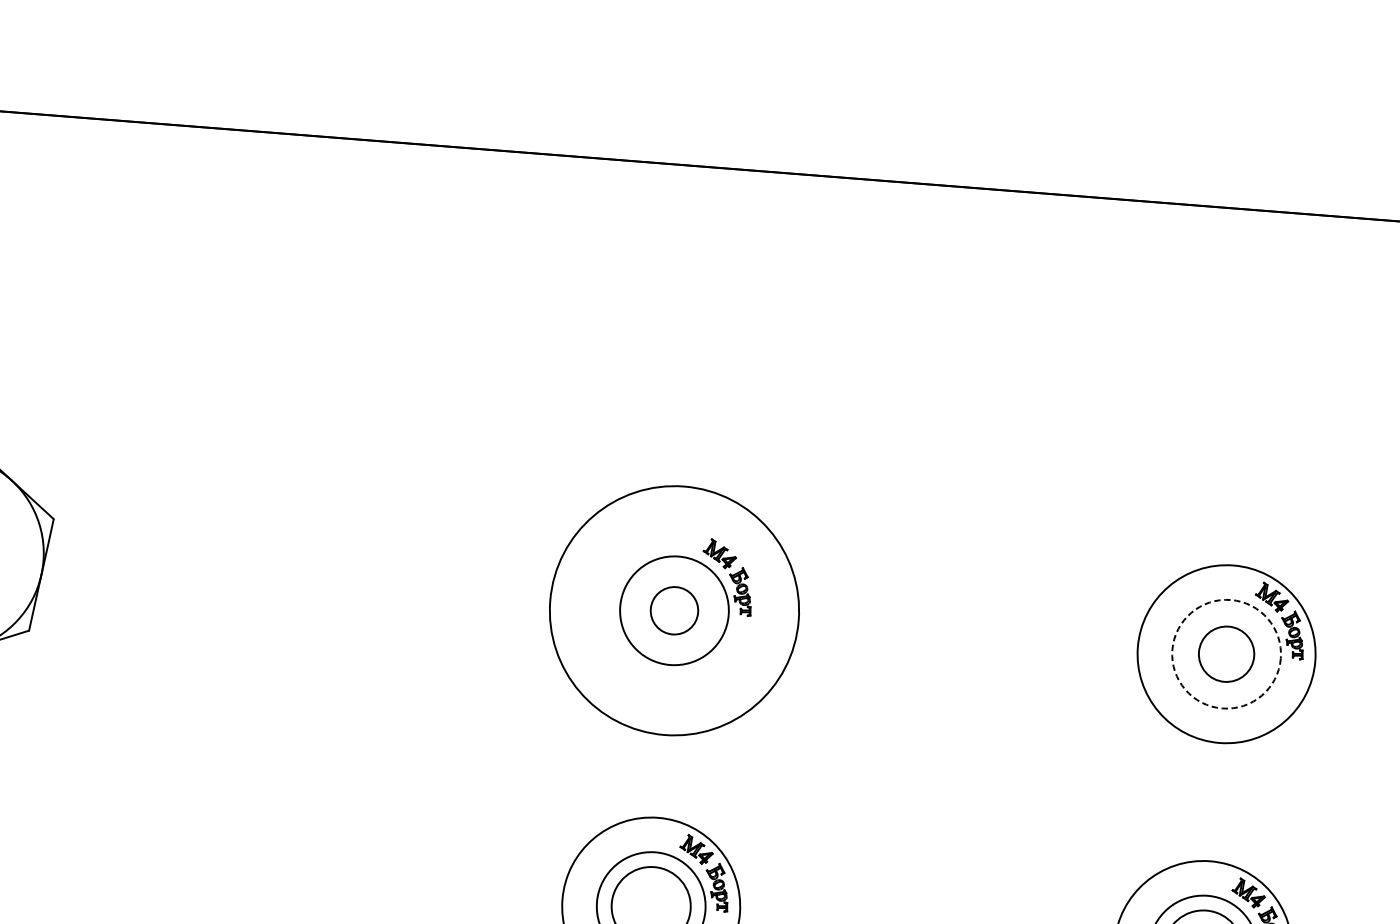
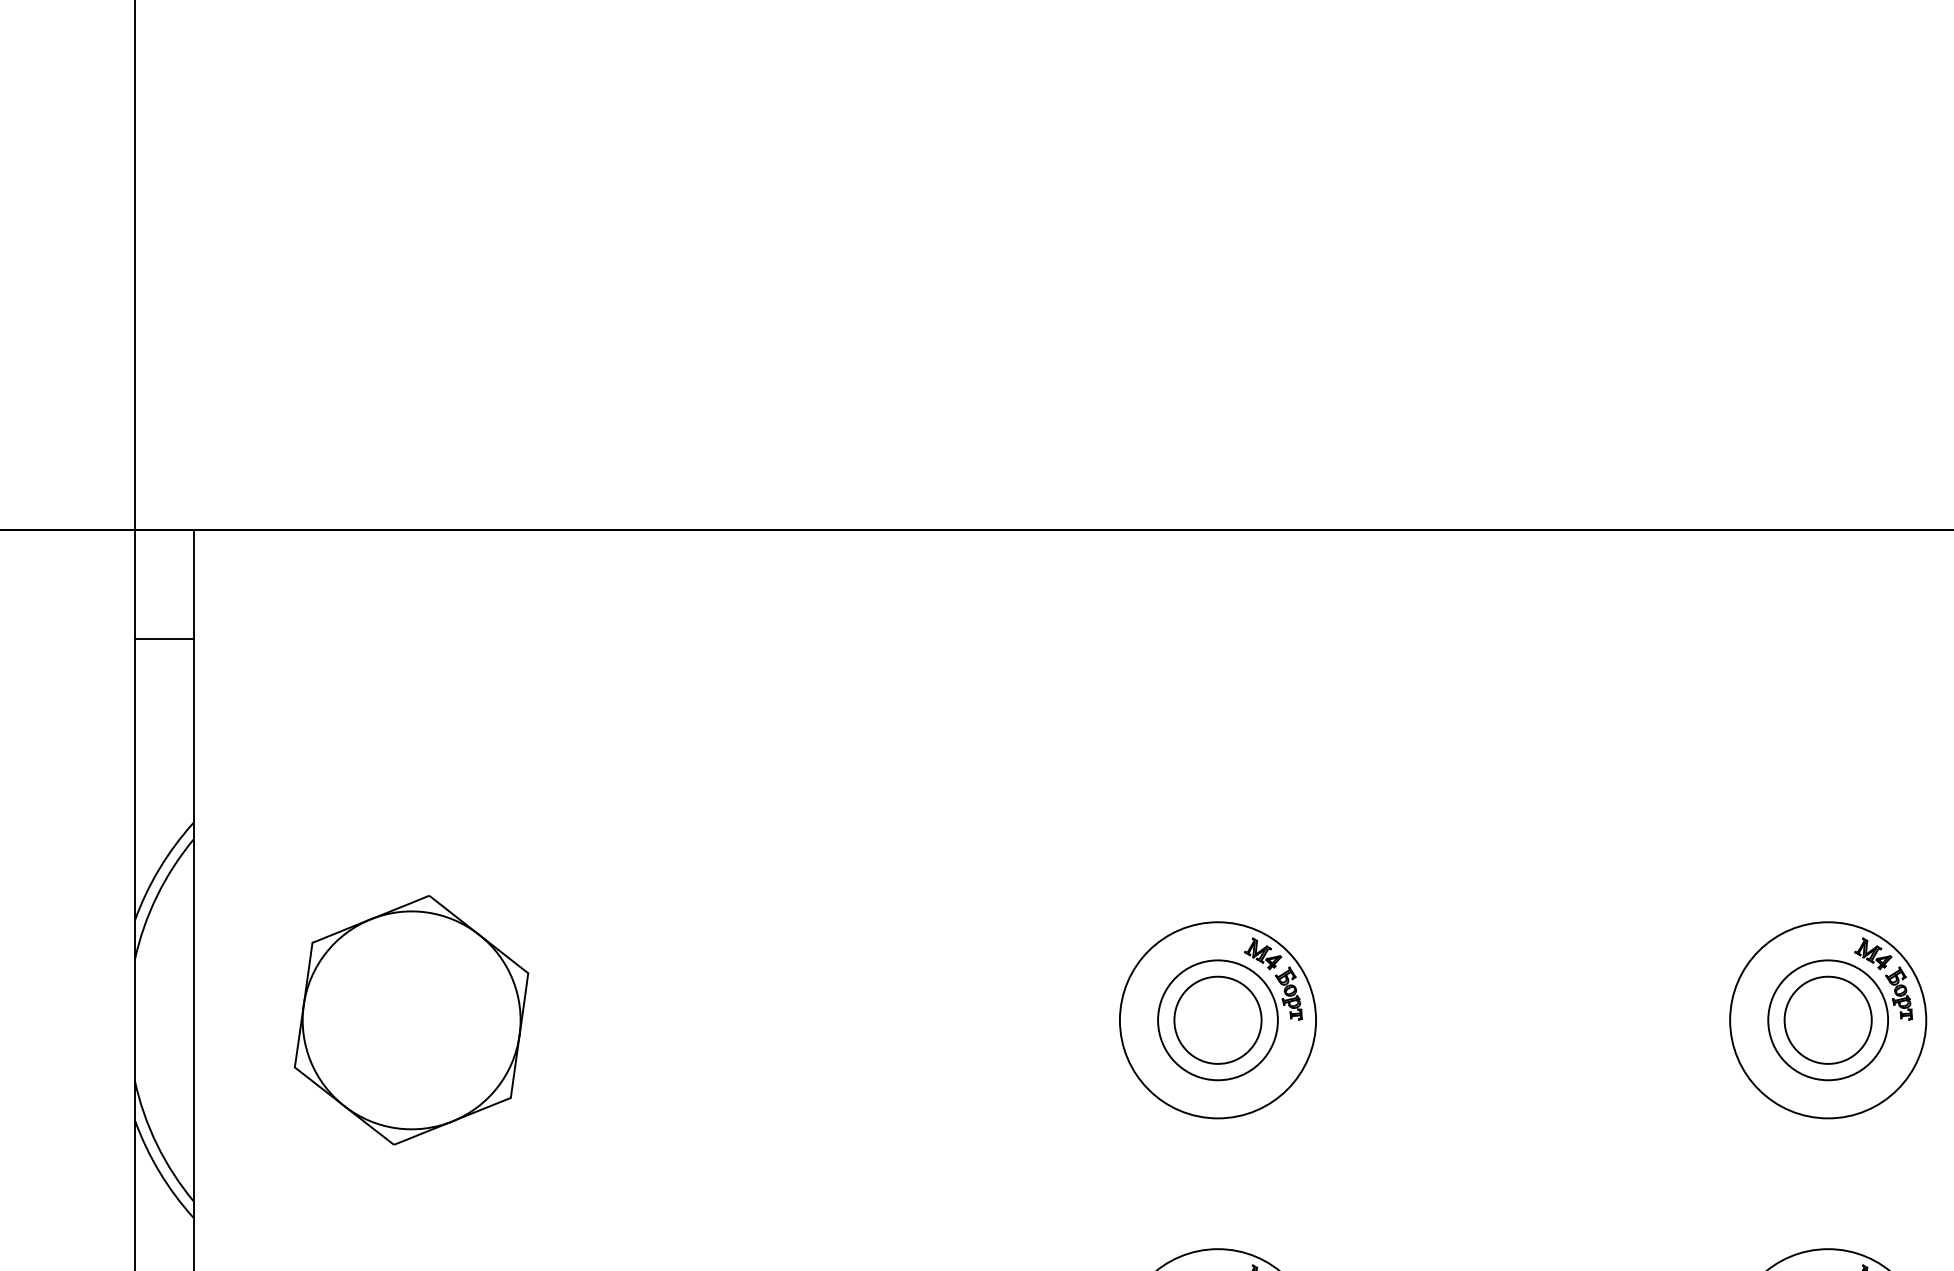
circle: (674, 610) -> (1217, 1019), size x1.67
circle: (674, 610) -> (1217, 1020), size x0.71
circle: (1226, 653) -> (1827, 1019), size x1.43
circle: (1226, 654) -> (1828, 1020), dashed -> solid

